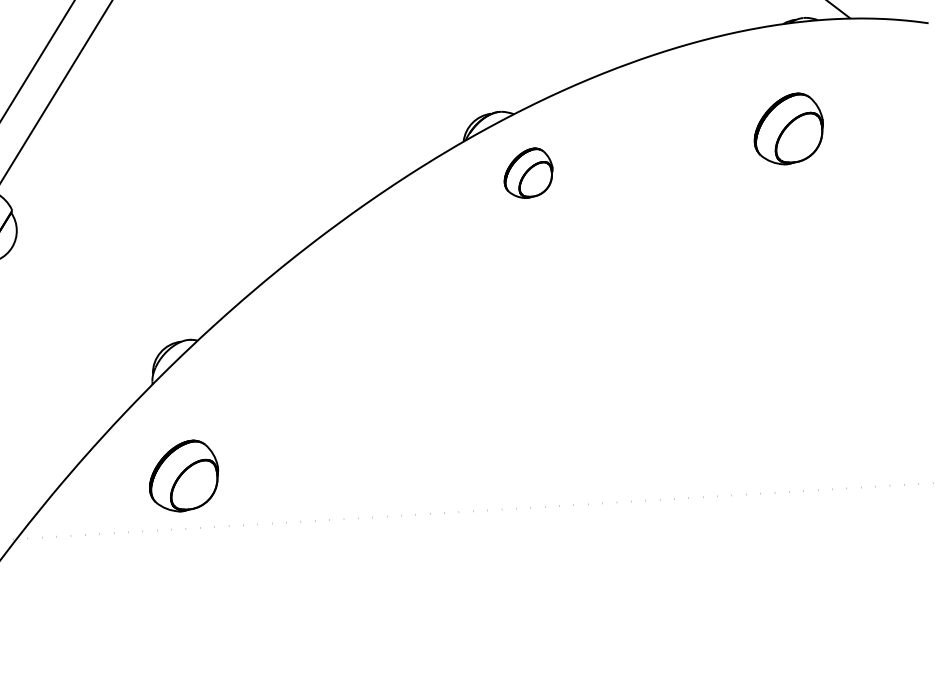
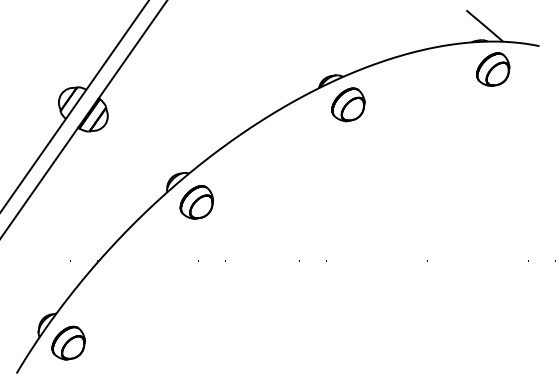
part: (789, 128) -> (493, 69), moved
part: (528, 172) -> (348, 104), size x1.43
part: (183, 476) -> (196, 202), moved

